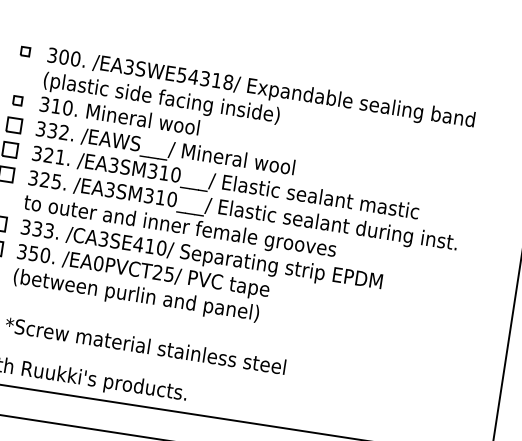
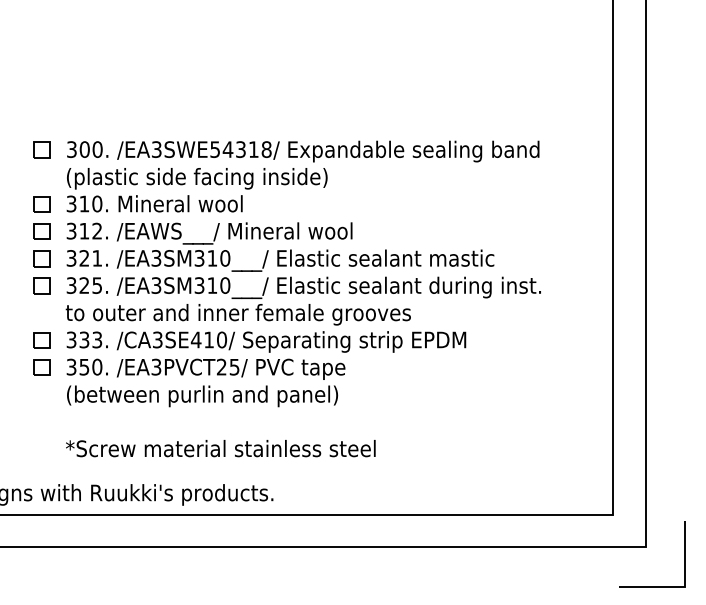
part: (25, 51) -> (41, 149), size x1.67
part: (17, 100) -> (41, 204), size x1.67
text: (52, 130) -> (84, 230), 332. -> 312.
text: (98, 263) -> (156, 366), /EA0PVCT25/ -> /EA3PVCT25/

